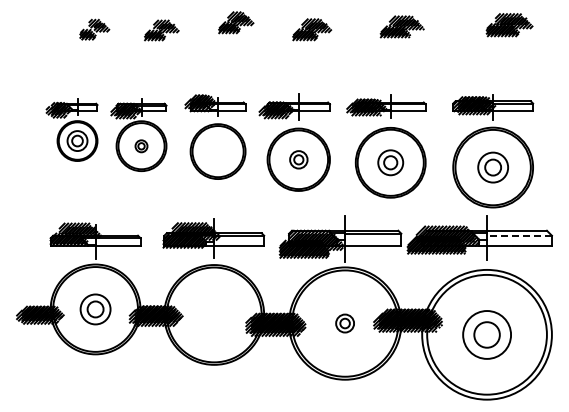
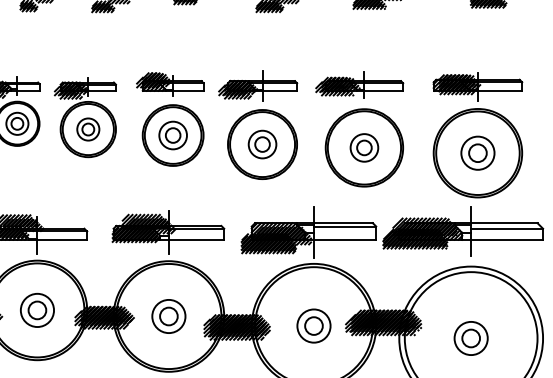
part: (141, 146) -> (88, 129), size x1.67
part: (217, 151) -> (172, 135), added
part: (298, 159) -> (262, 144), size x1.43
line: (519, 235) -> (507, 228), dashed -> solid
part: (214, 314) -> (169, 316), added
part: (344, 323) -> (313, 325), size x1.67
part: (486, 334) -> (470, 338), size x0.62

